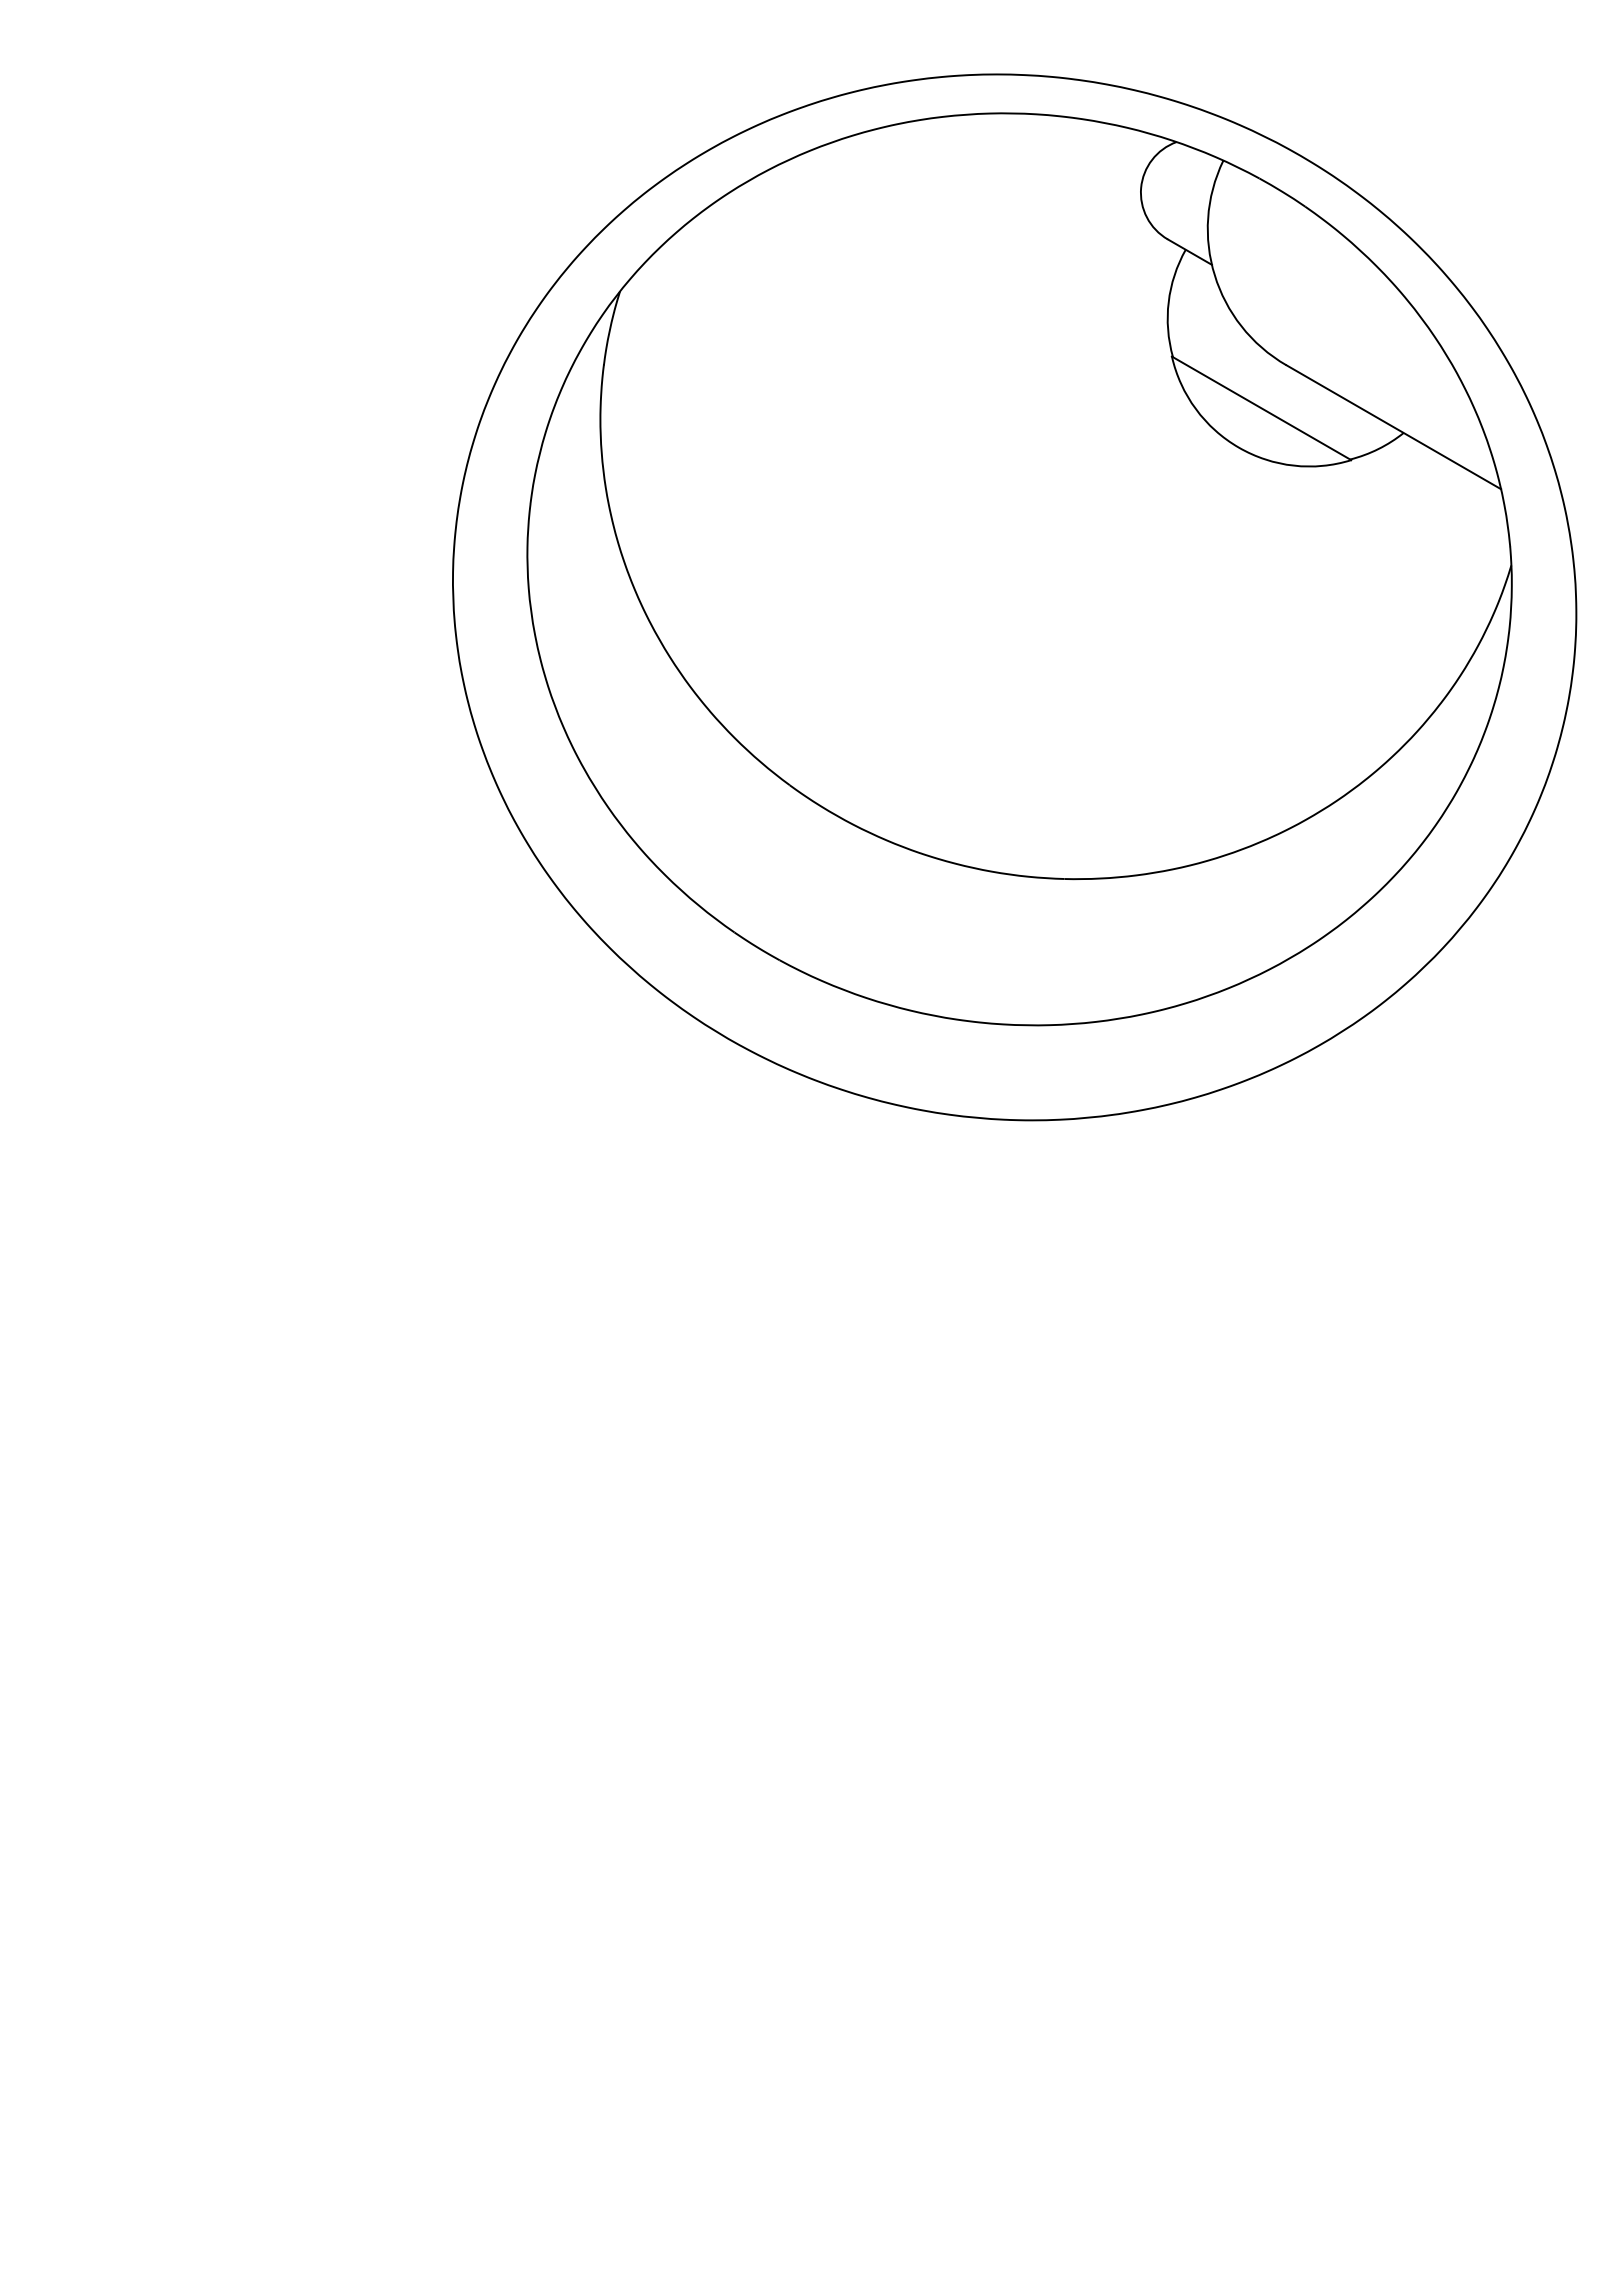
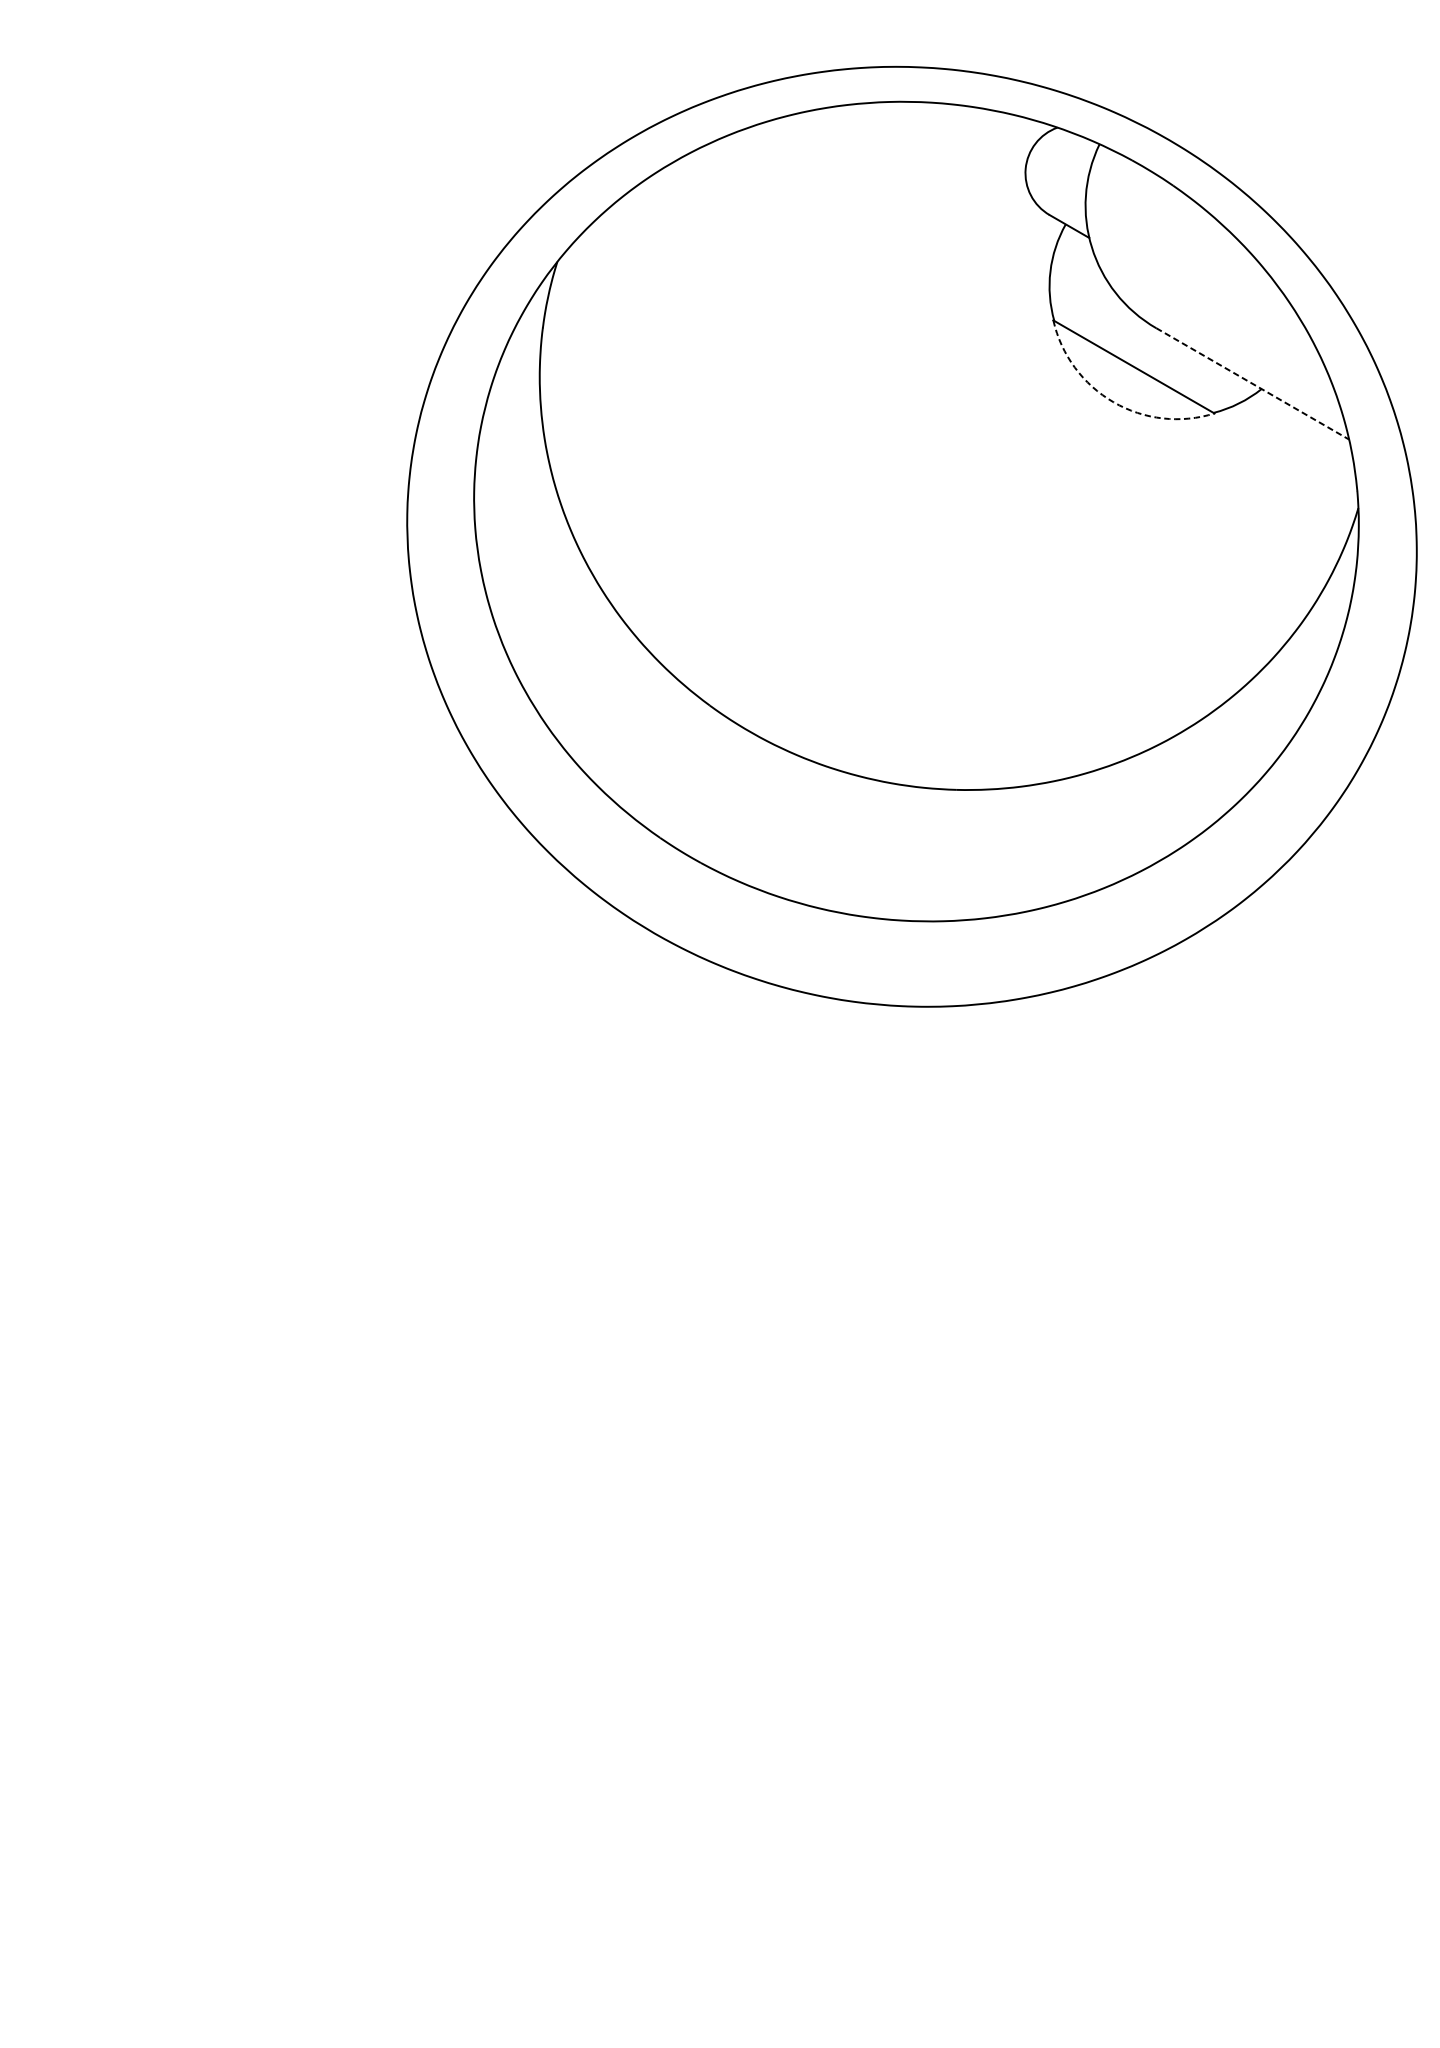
line: (1393, 427) -> (1252, 384), solid -> dashed
arc: (1238, 447) -> (1113, 402), solid -> dashed

